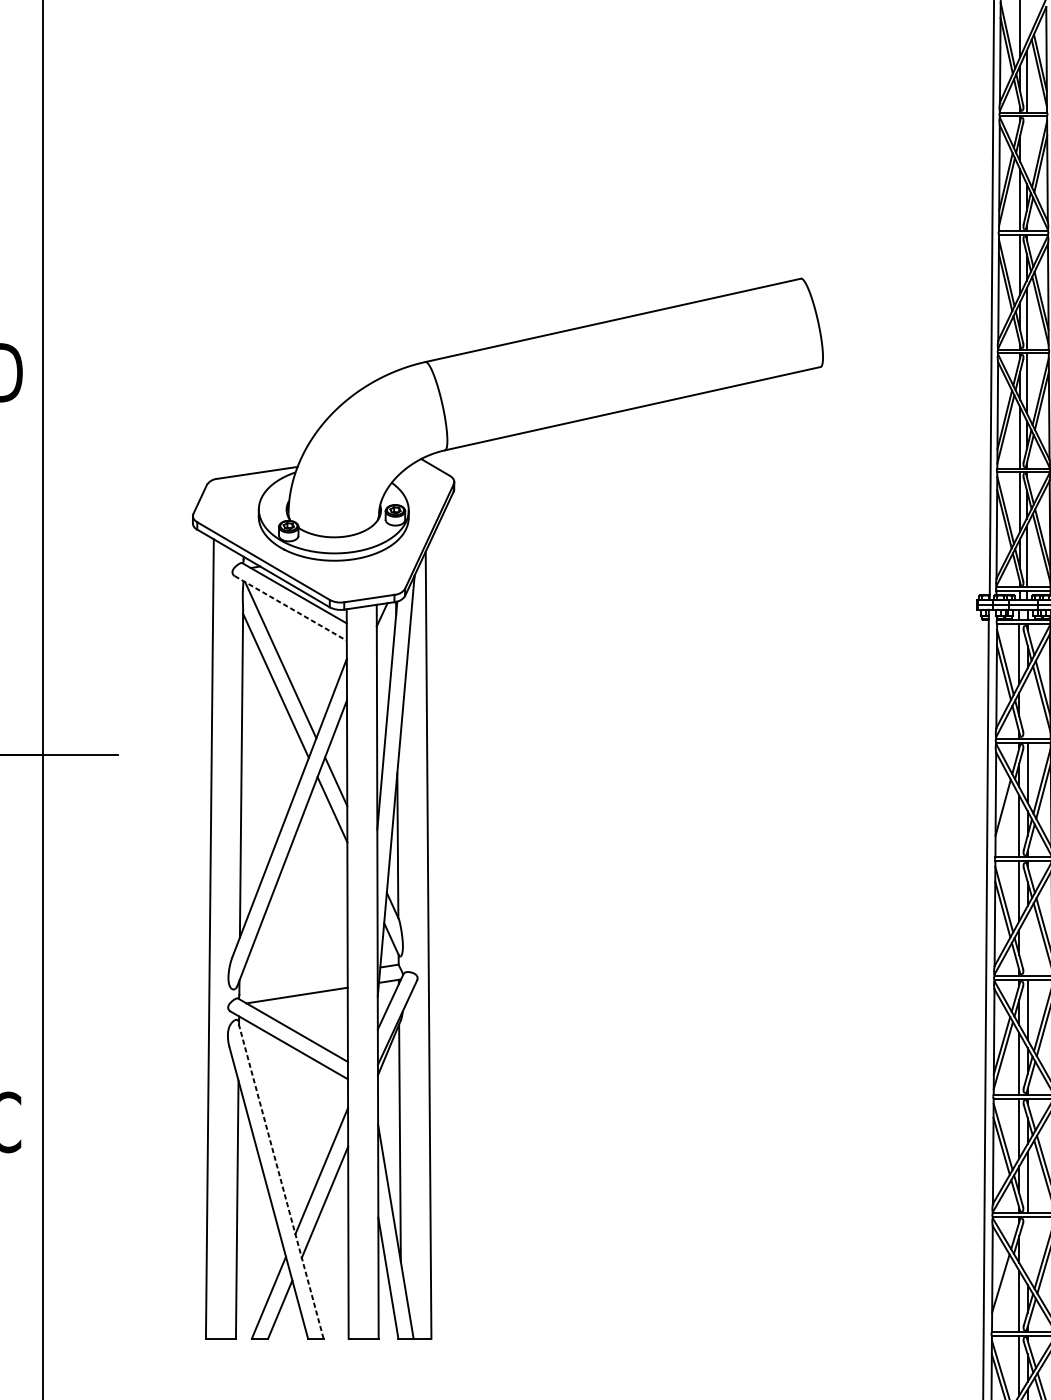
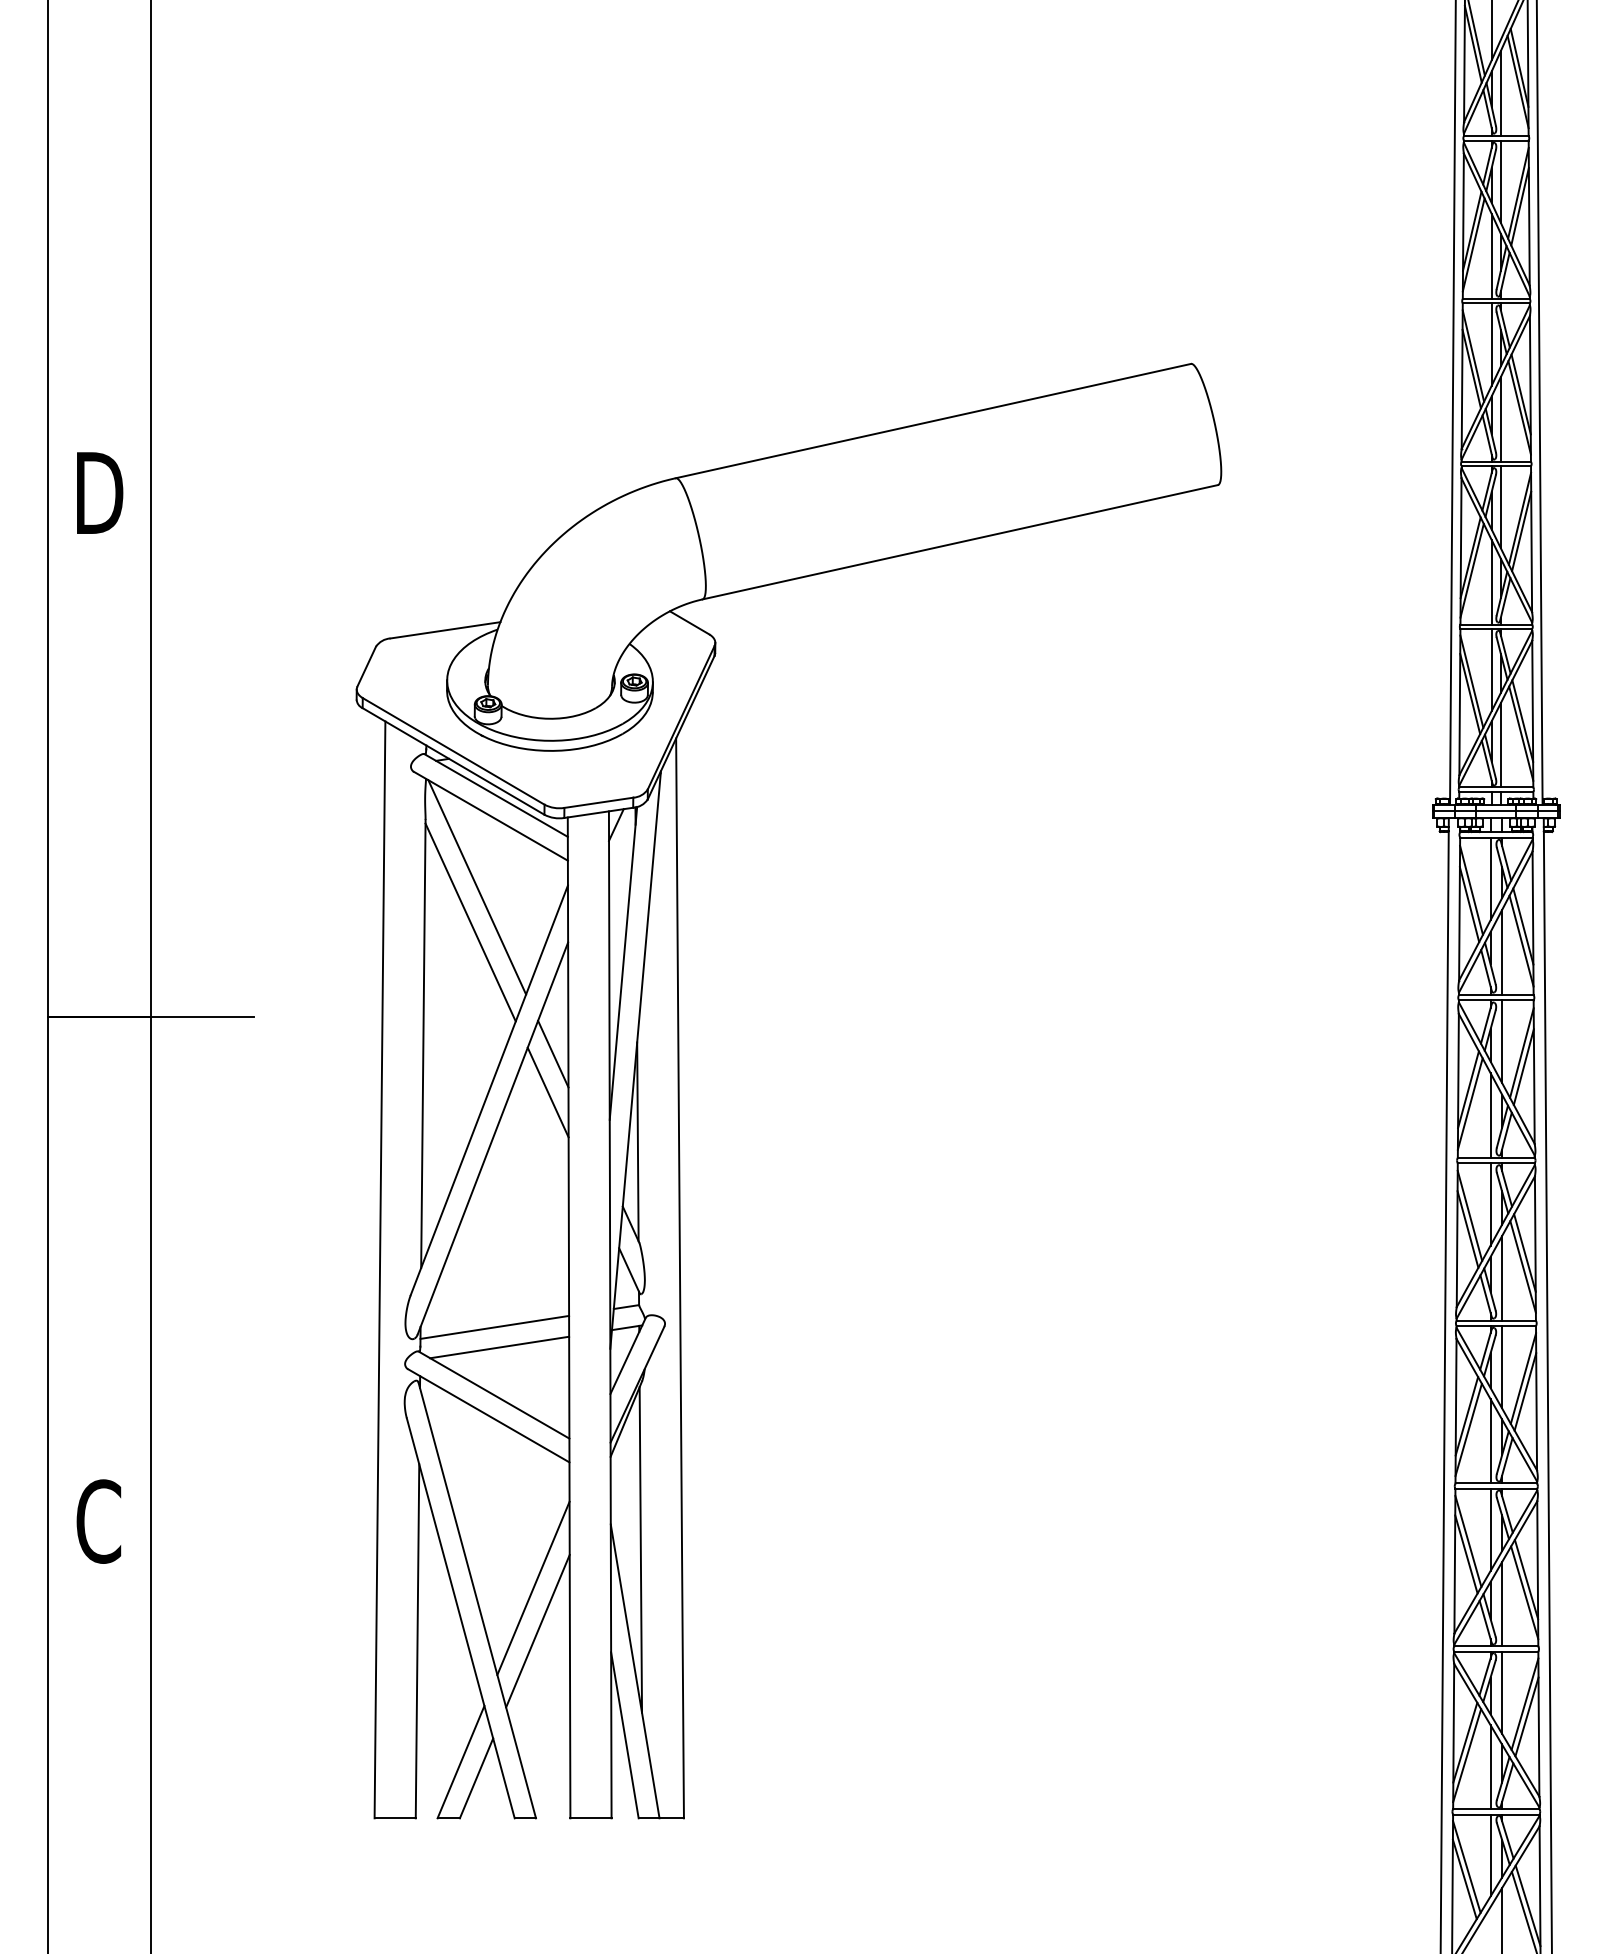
line: (1026, 145) -> (1500, 181), added
line: (291, 608) -> (491, 816), dashed -> solid
line: (1027, 707) -> (1502, 952), added
line: (1003, 817) -> (1469, 1103), added
line: (1027, 945) -> (1502, 1278), added
line: (293, 980) -> (494, 1326), added
line: (280, 1179) -> (477, 1600), dashed -> solid
line: (1027, 1246) -> (1502, 1692), added
line: (1002, 1292) -> (1467, 1755), added

